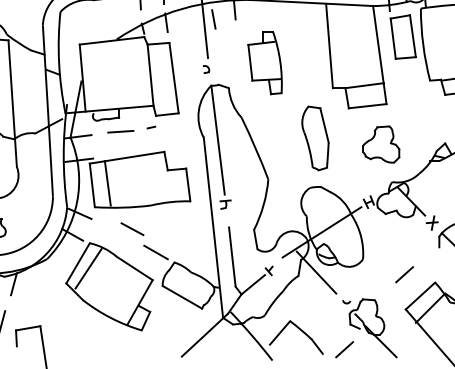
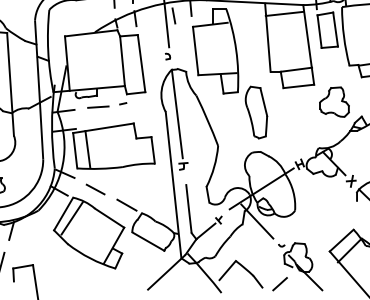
line: (350, 16) -> (284, 13), added
part: (264, 62) -> (215, 50), size x1.67
part: (381, 144) -> (334, 102), moved
line: (132, 229) -> (95, 189), moved
line: (404, 274) -> (328, 223), removed

